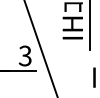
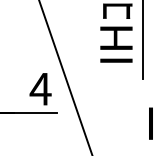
text: (25, 55) -> (40, 88), 3 -> 4

